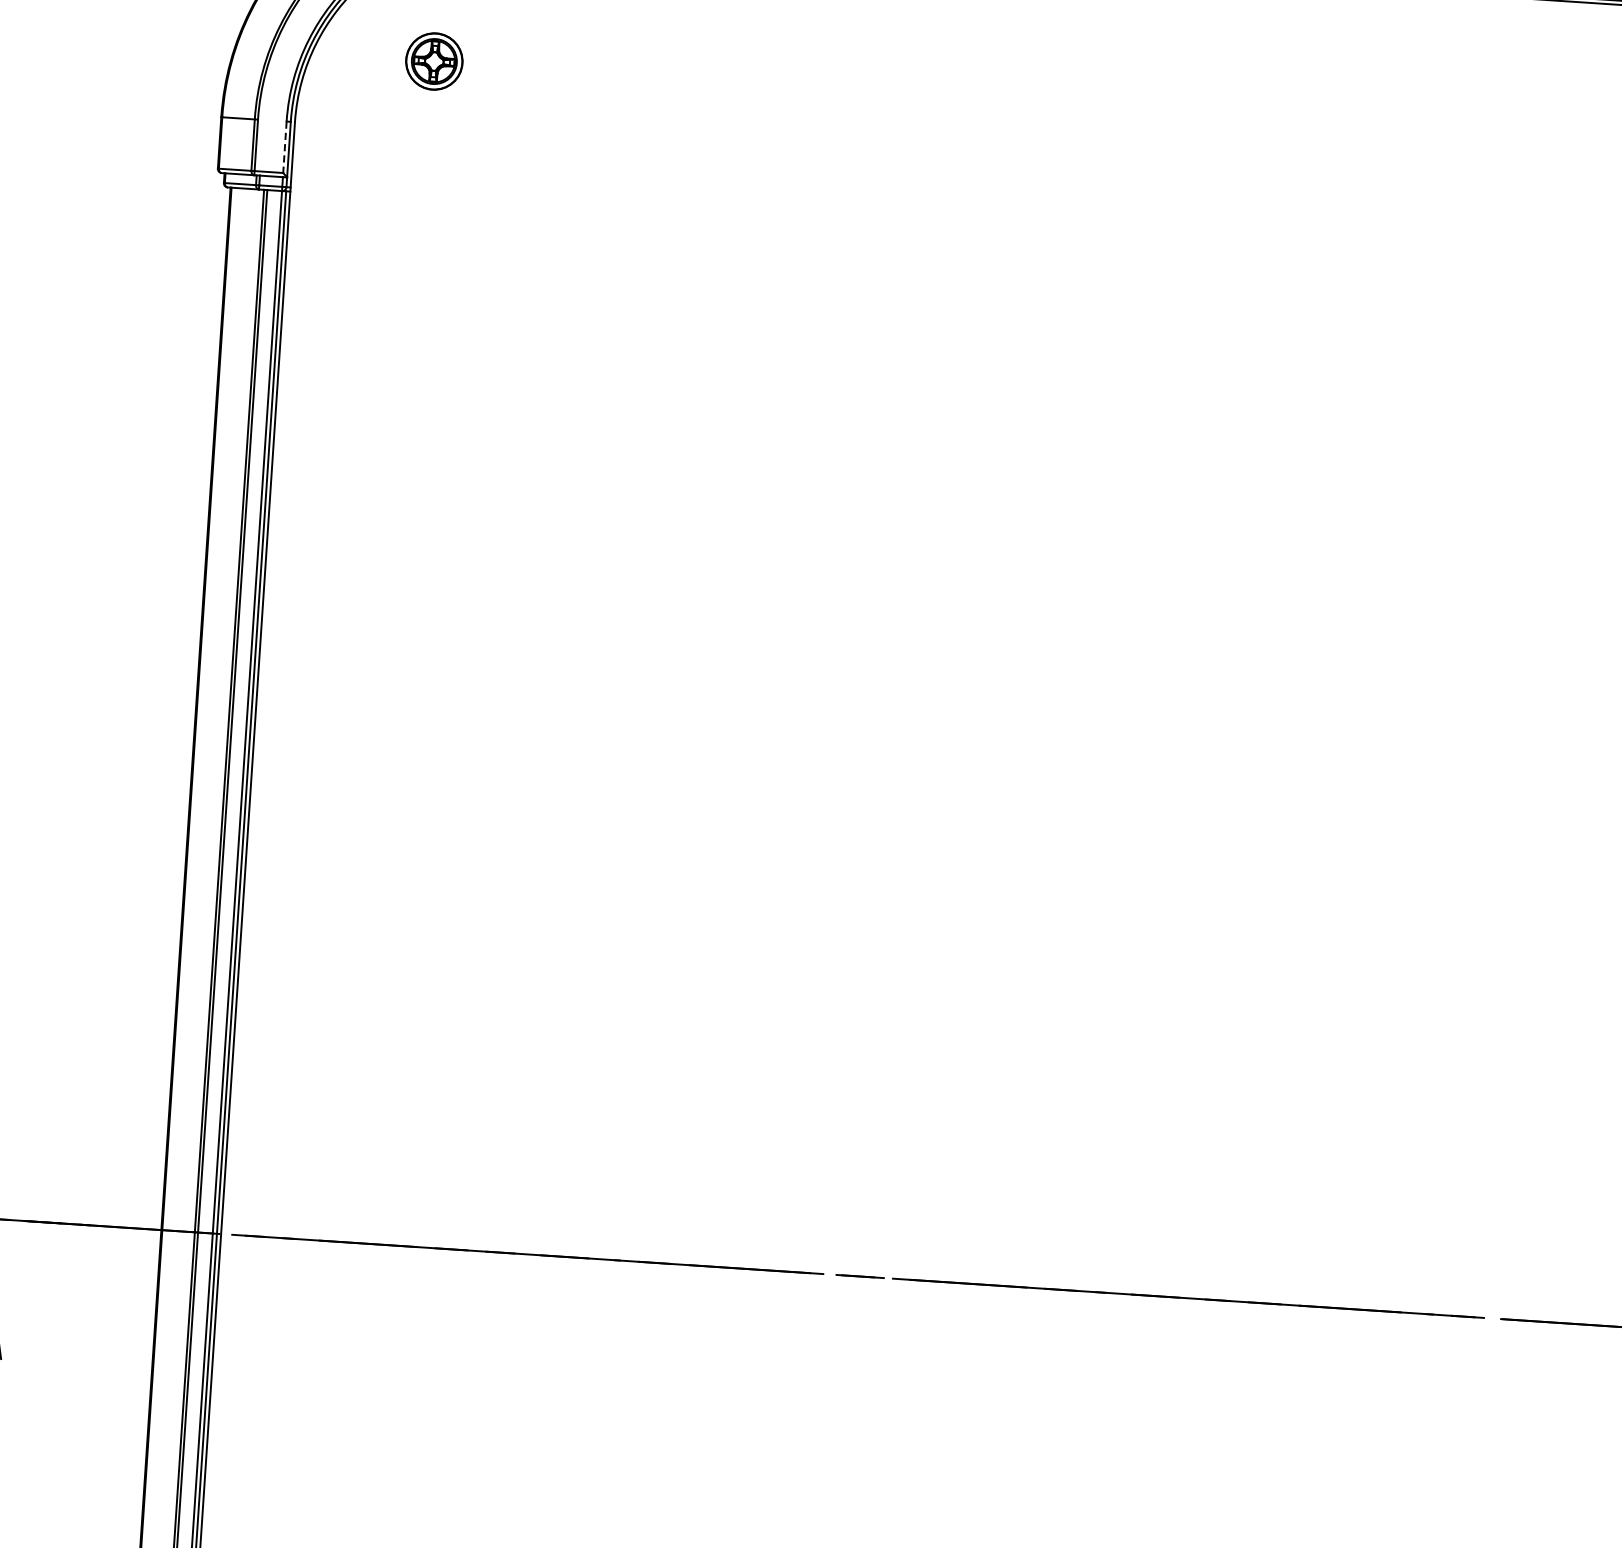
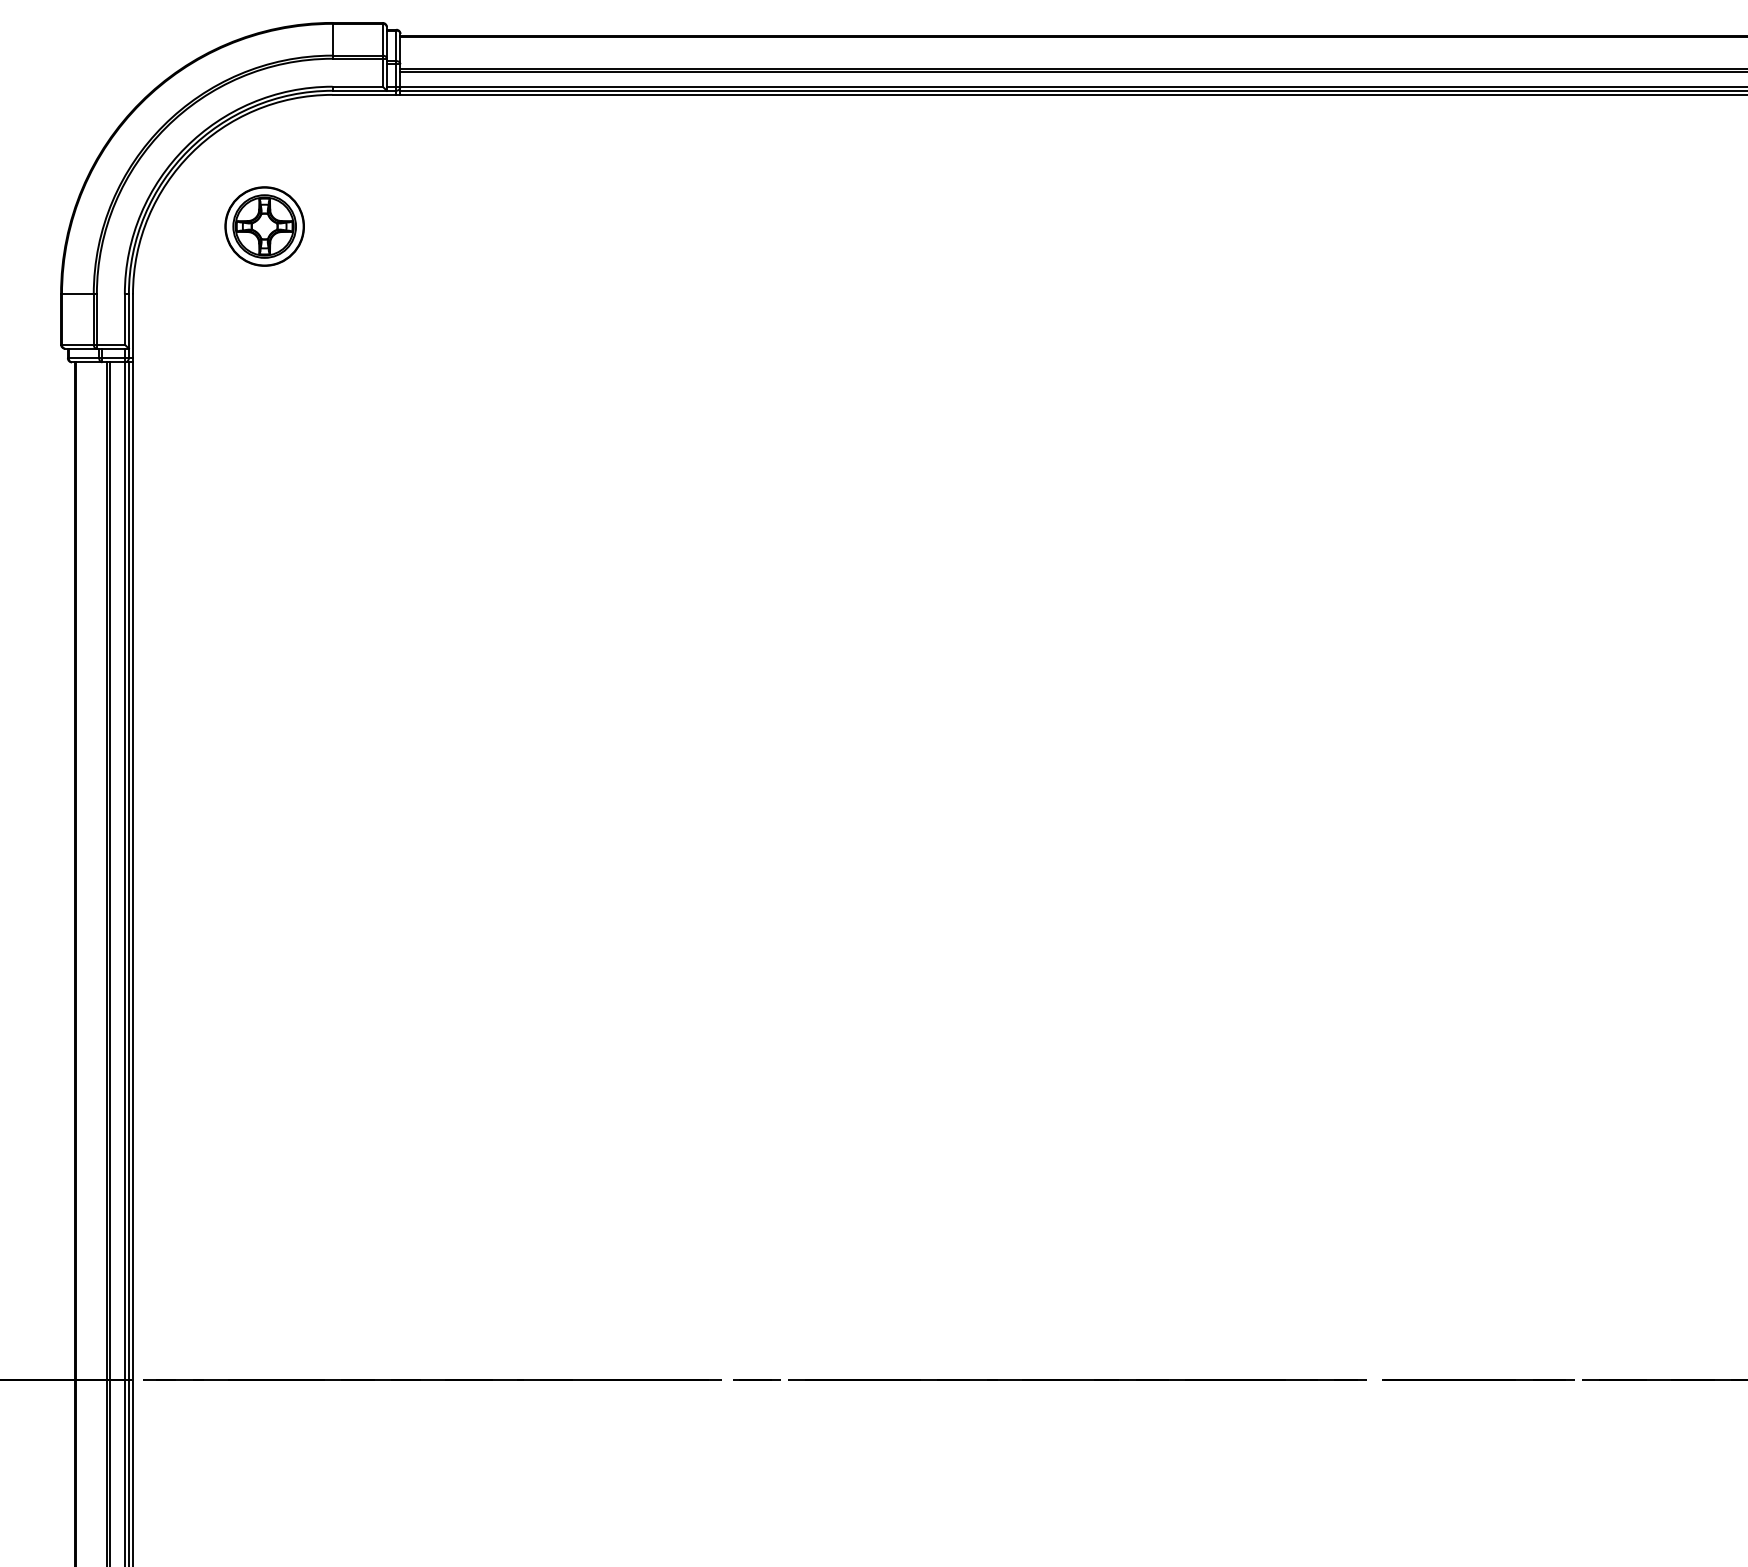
part: (434, 61) -> (264, 226), size x1.43
line: (284, 148) -> (124, 320), dashed -> solid

